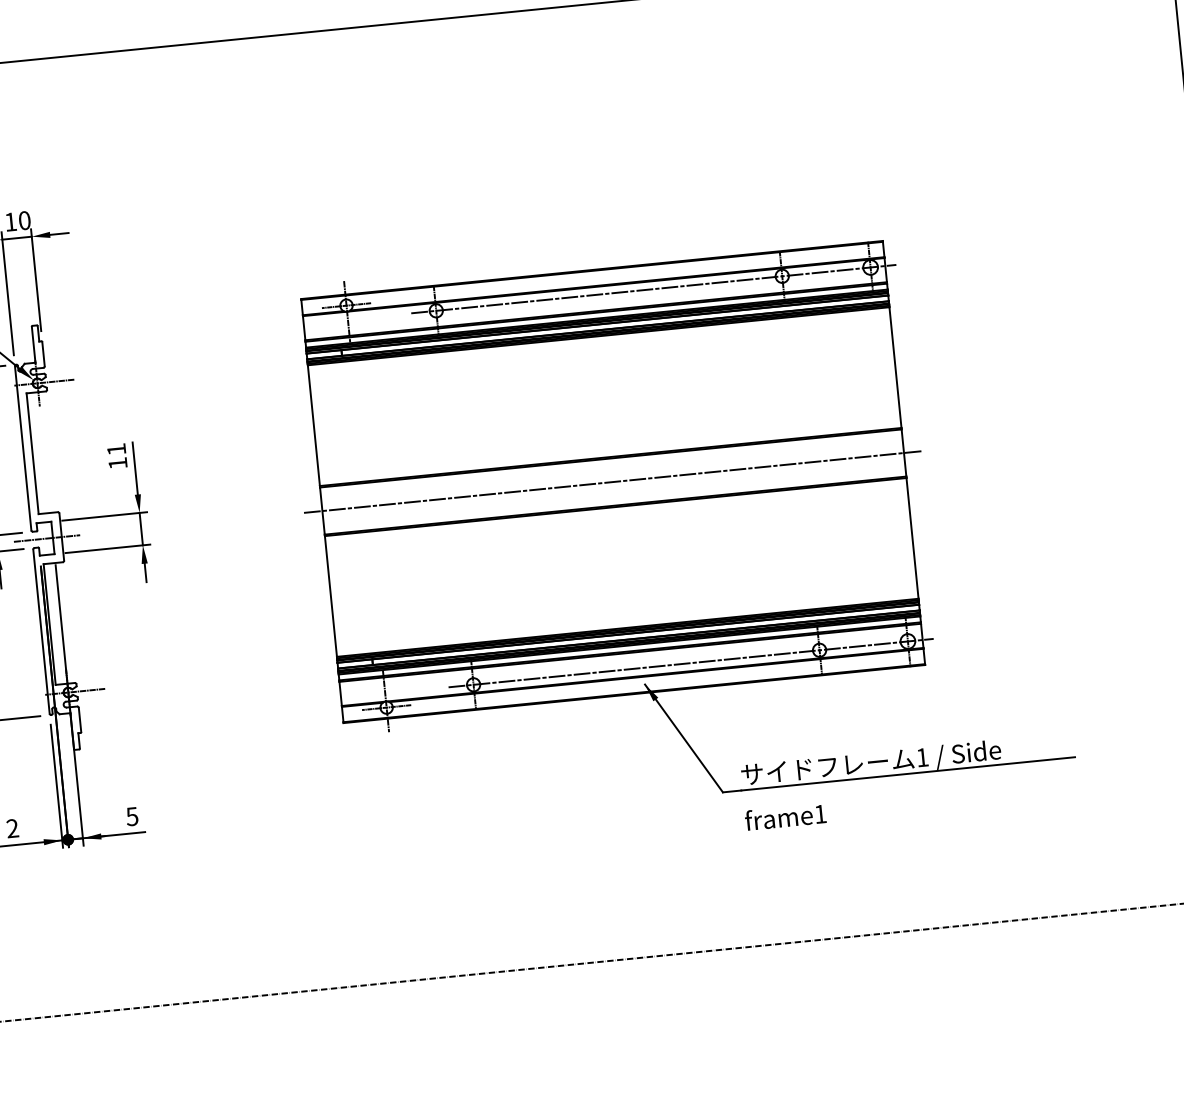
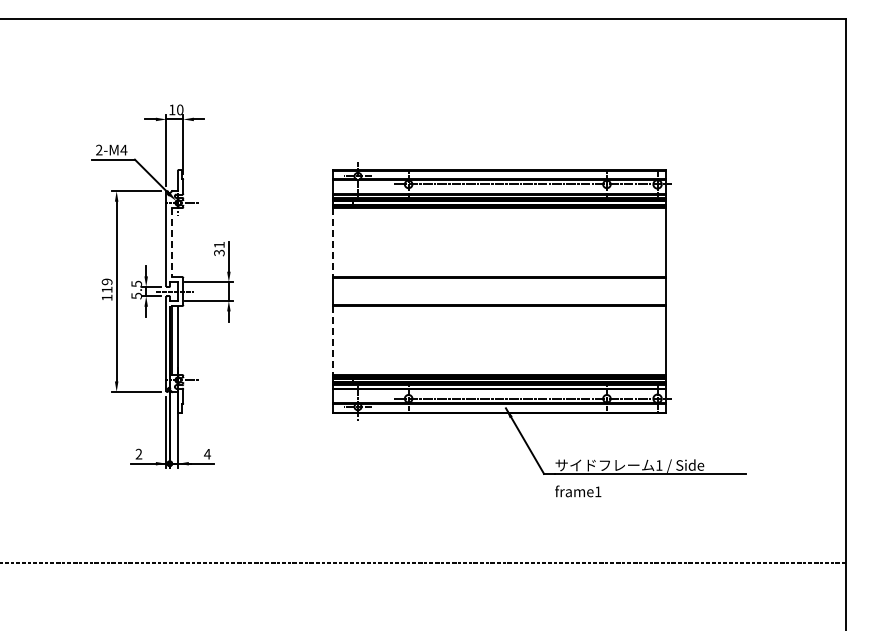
line: (313, 425) -> (332, 242), solid -> dashed
line: (32, 453) -> (171, 242), solid -> dashed
text: (118, 462) -> (219, 252), 11 -> 31
line: (613, 481) -> (499, 291), removed
line: (330, 596) -> (332, 340), solid -> dashed
text: (132, 817) -> (207, 454), 5 -> 4

